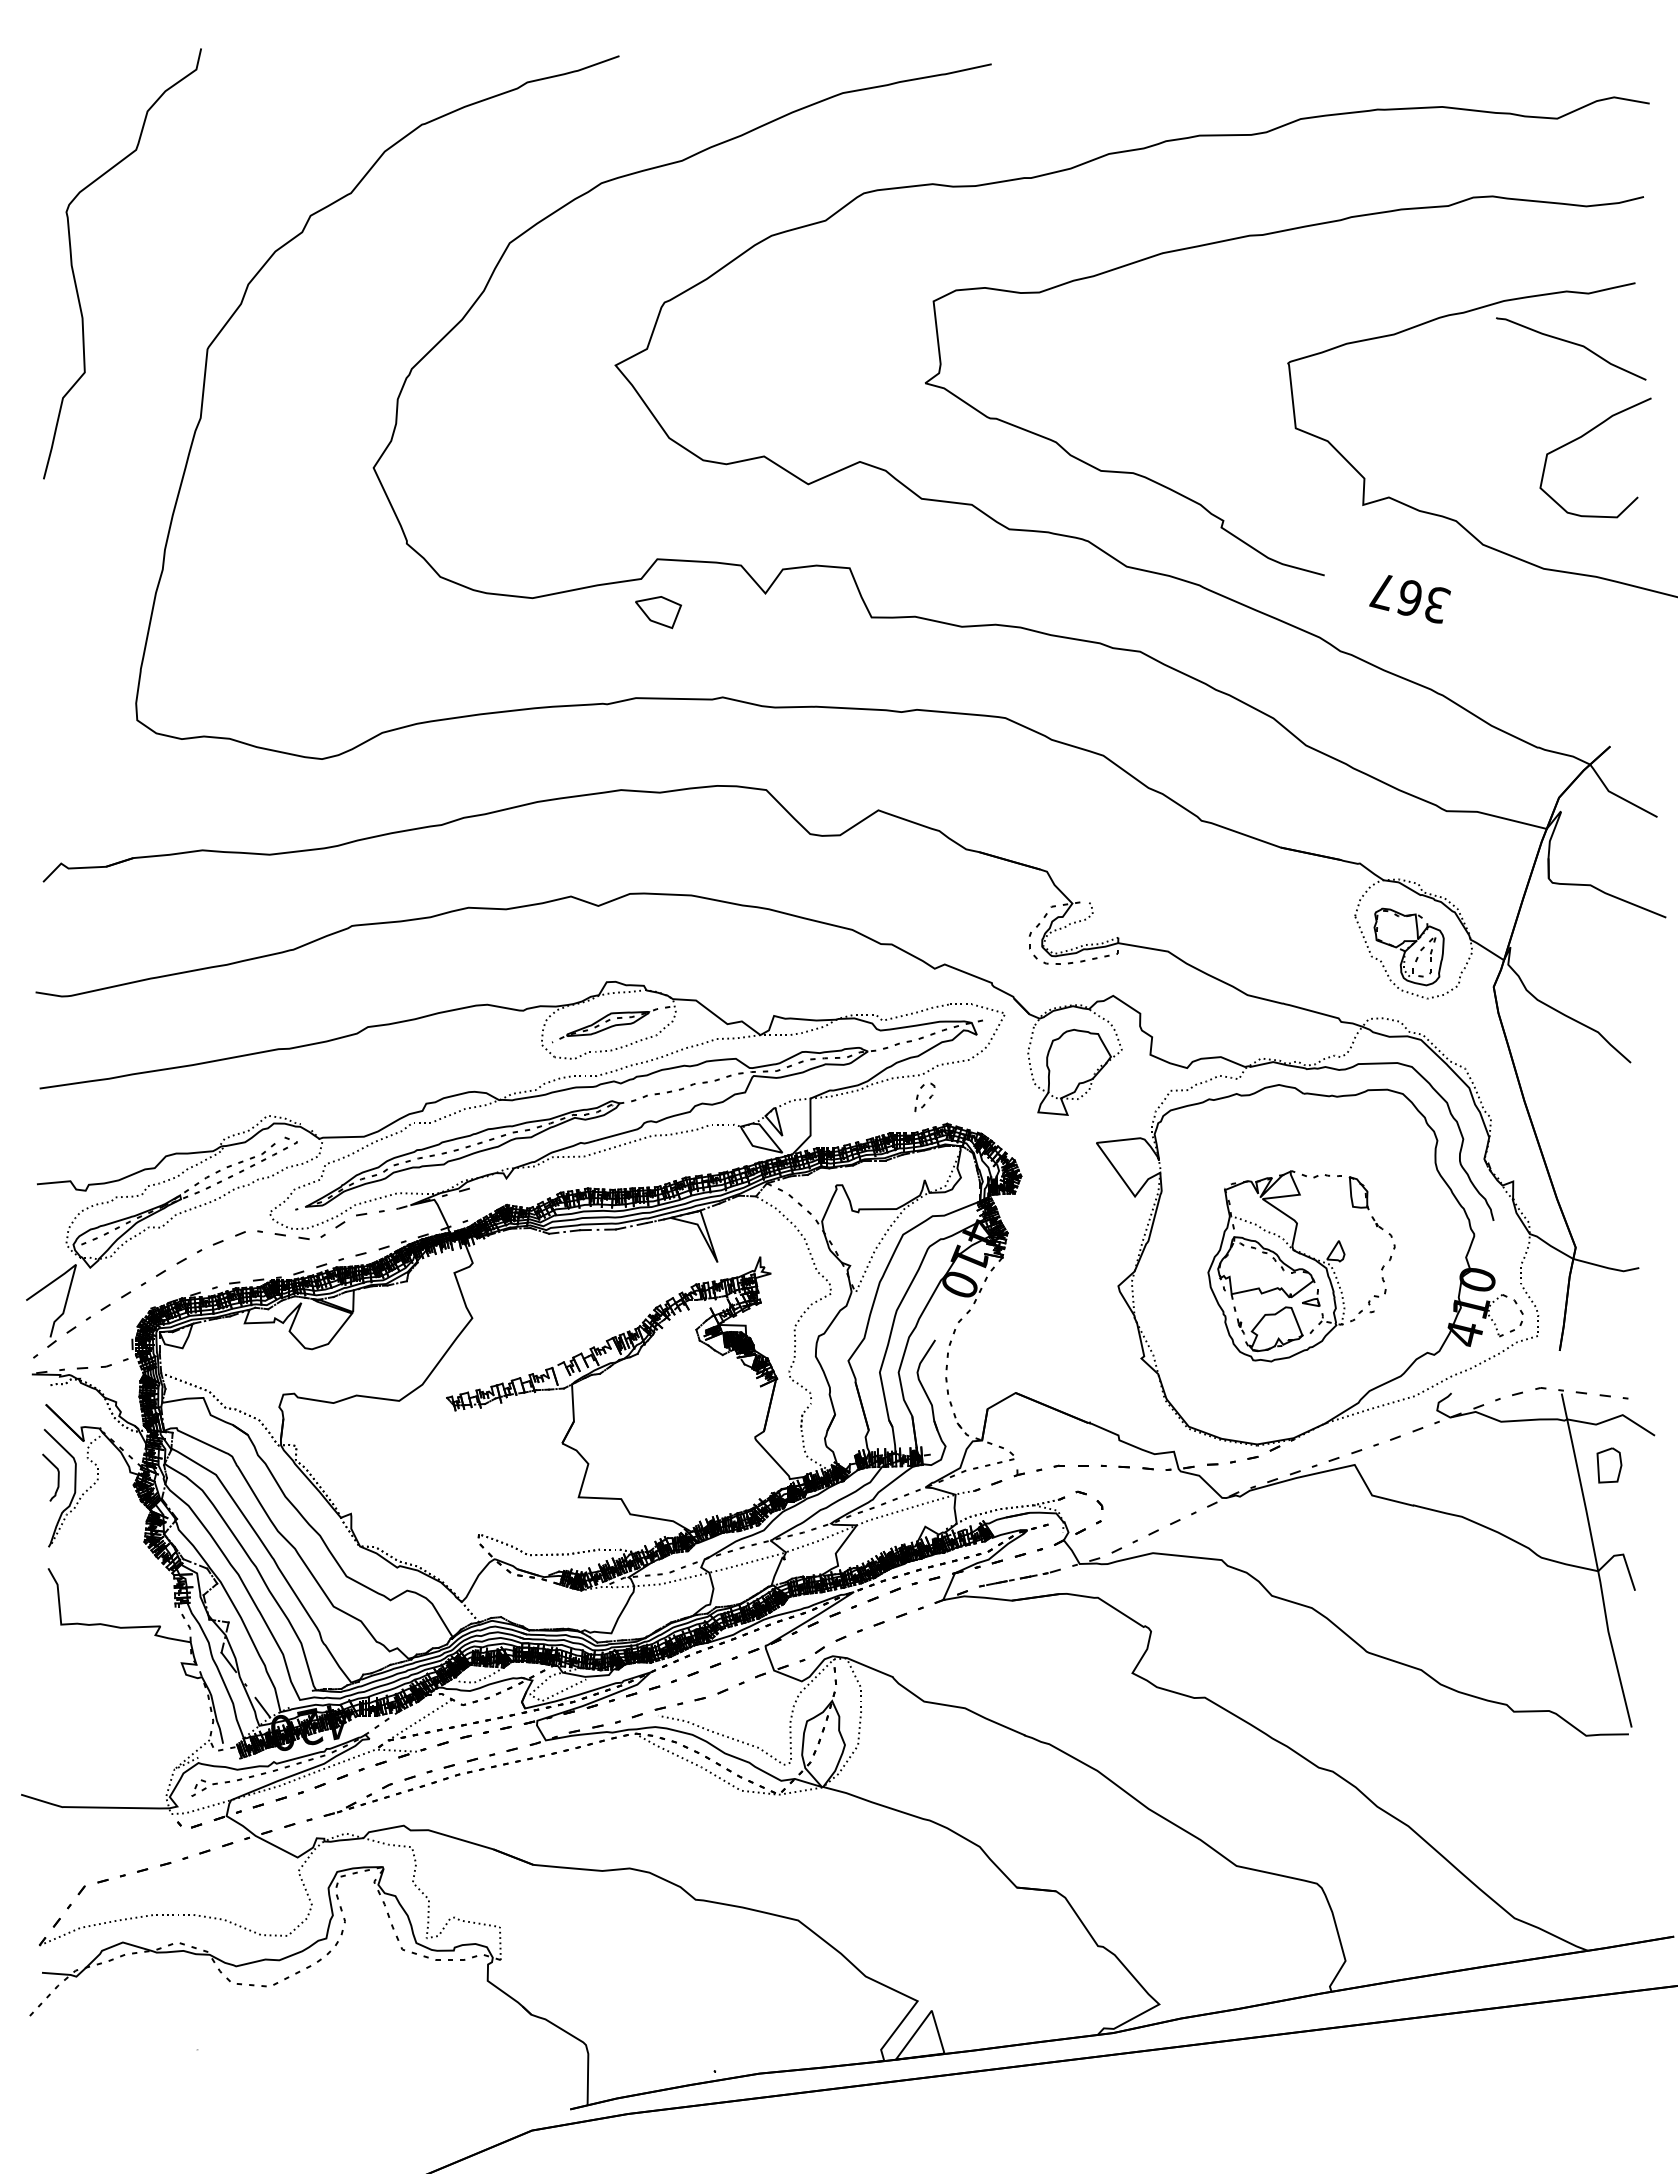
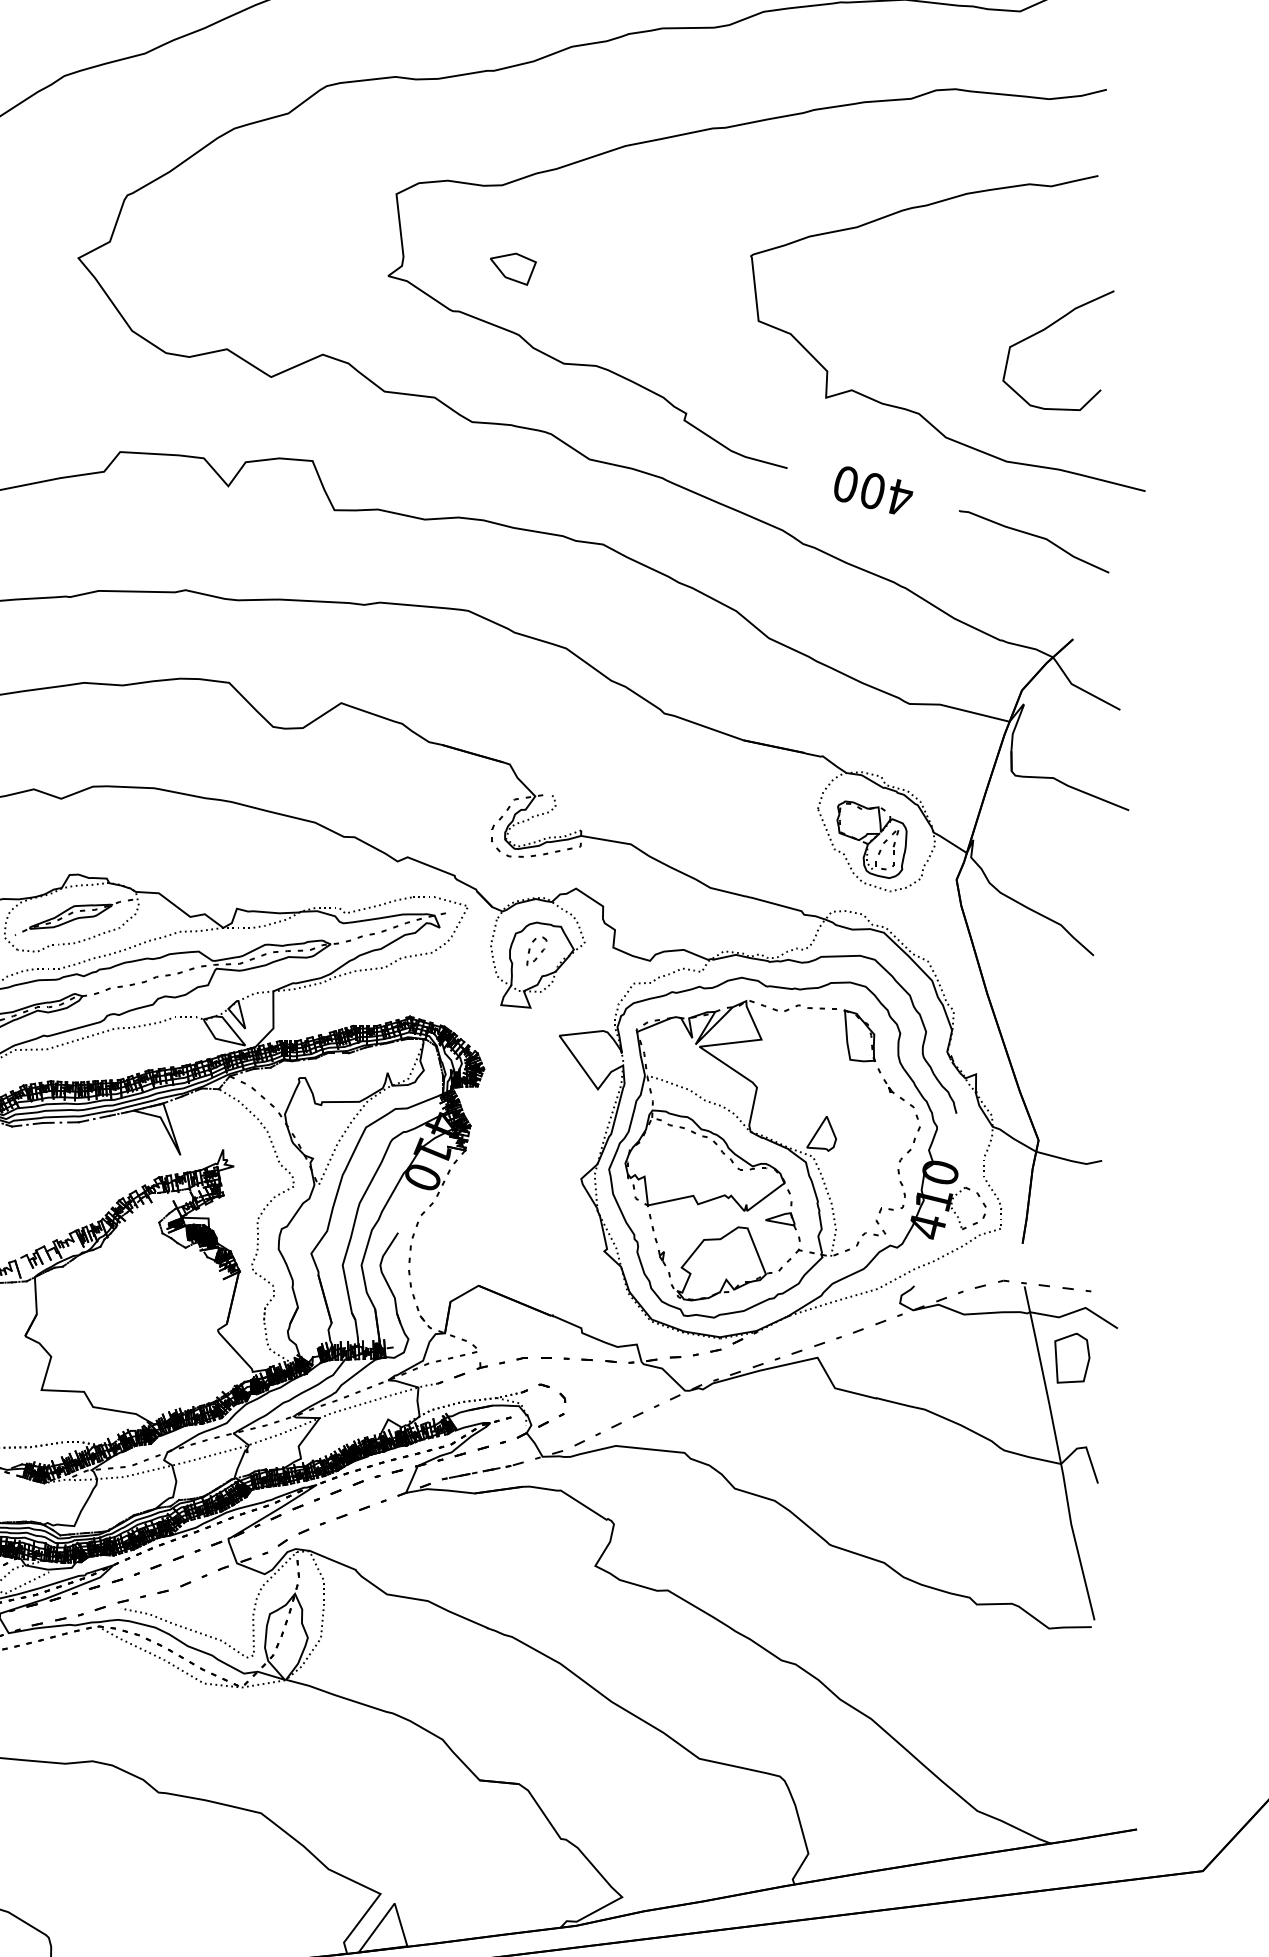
curve: (1573, 344) -> (1036, 537), moved
text: (1409, 598) -> (872, 491), 367 -> 400
part: (658, 612) -> (513, 269), moved
part: (924, 1097) -> (536, 951), moved
part: (1301, 1266) -> (764, 1159), size x1.67
part: (1609, 1465) -> (1072, 1358), size x1.43

